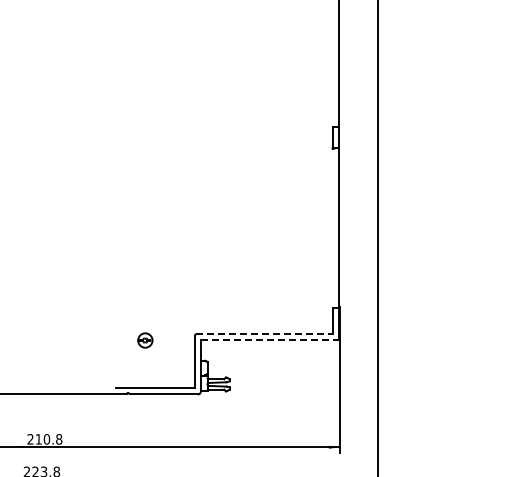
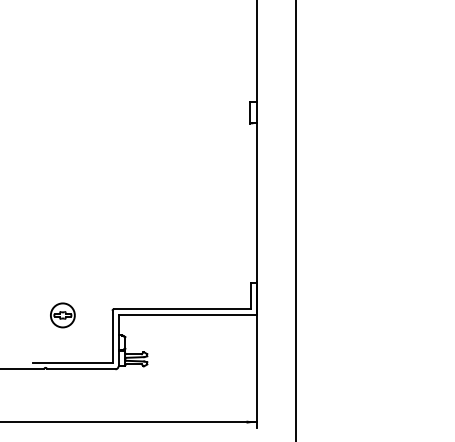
line: (264, 334) -> (182, 309), dashed -> solid
part: (145, 340) -> (63, 315), size x1.67
line: (269, 340) -> (187, 315), dashed -> solid

